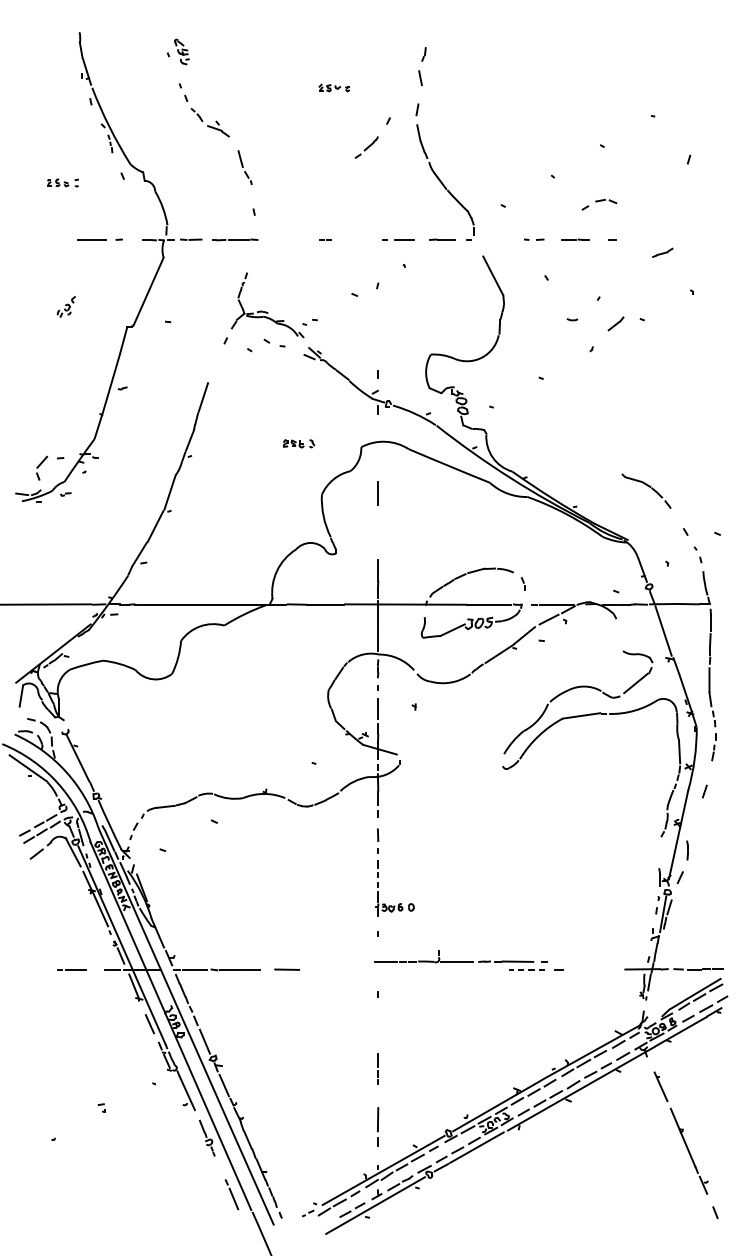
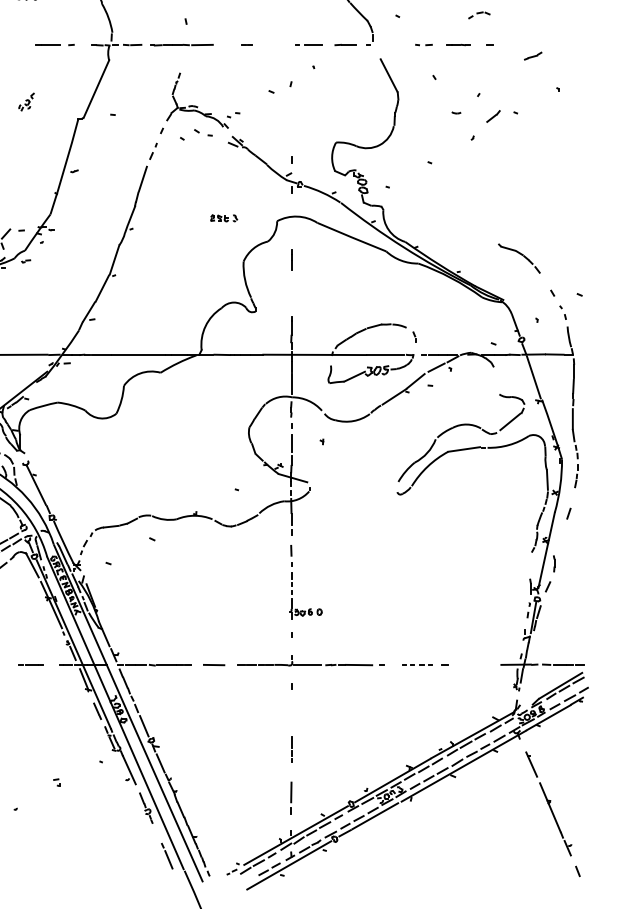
part: (599, 204) -> (479, 15), size x0.71
line: (273, 239) -> (202, 44), added
part: (215, 364) -> (153, 150), added
part: (460, 956) -> (310, 660), moved

